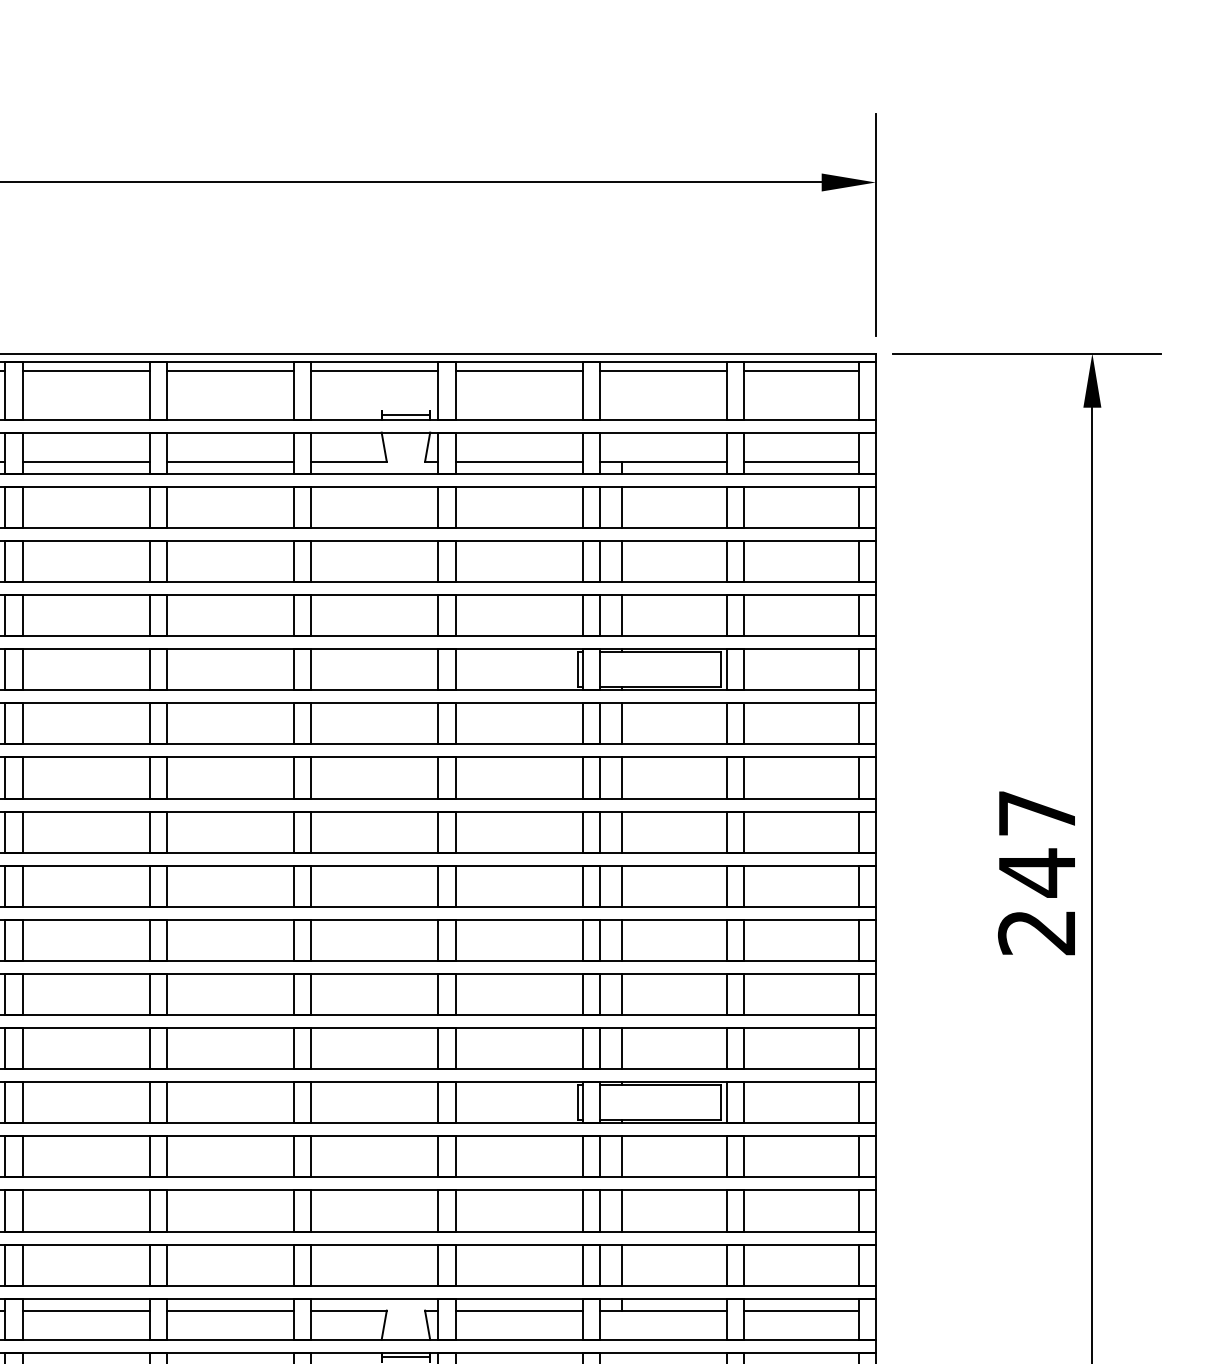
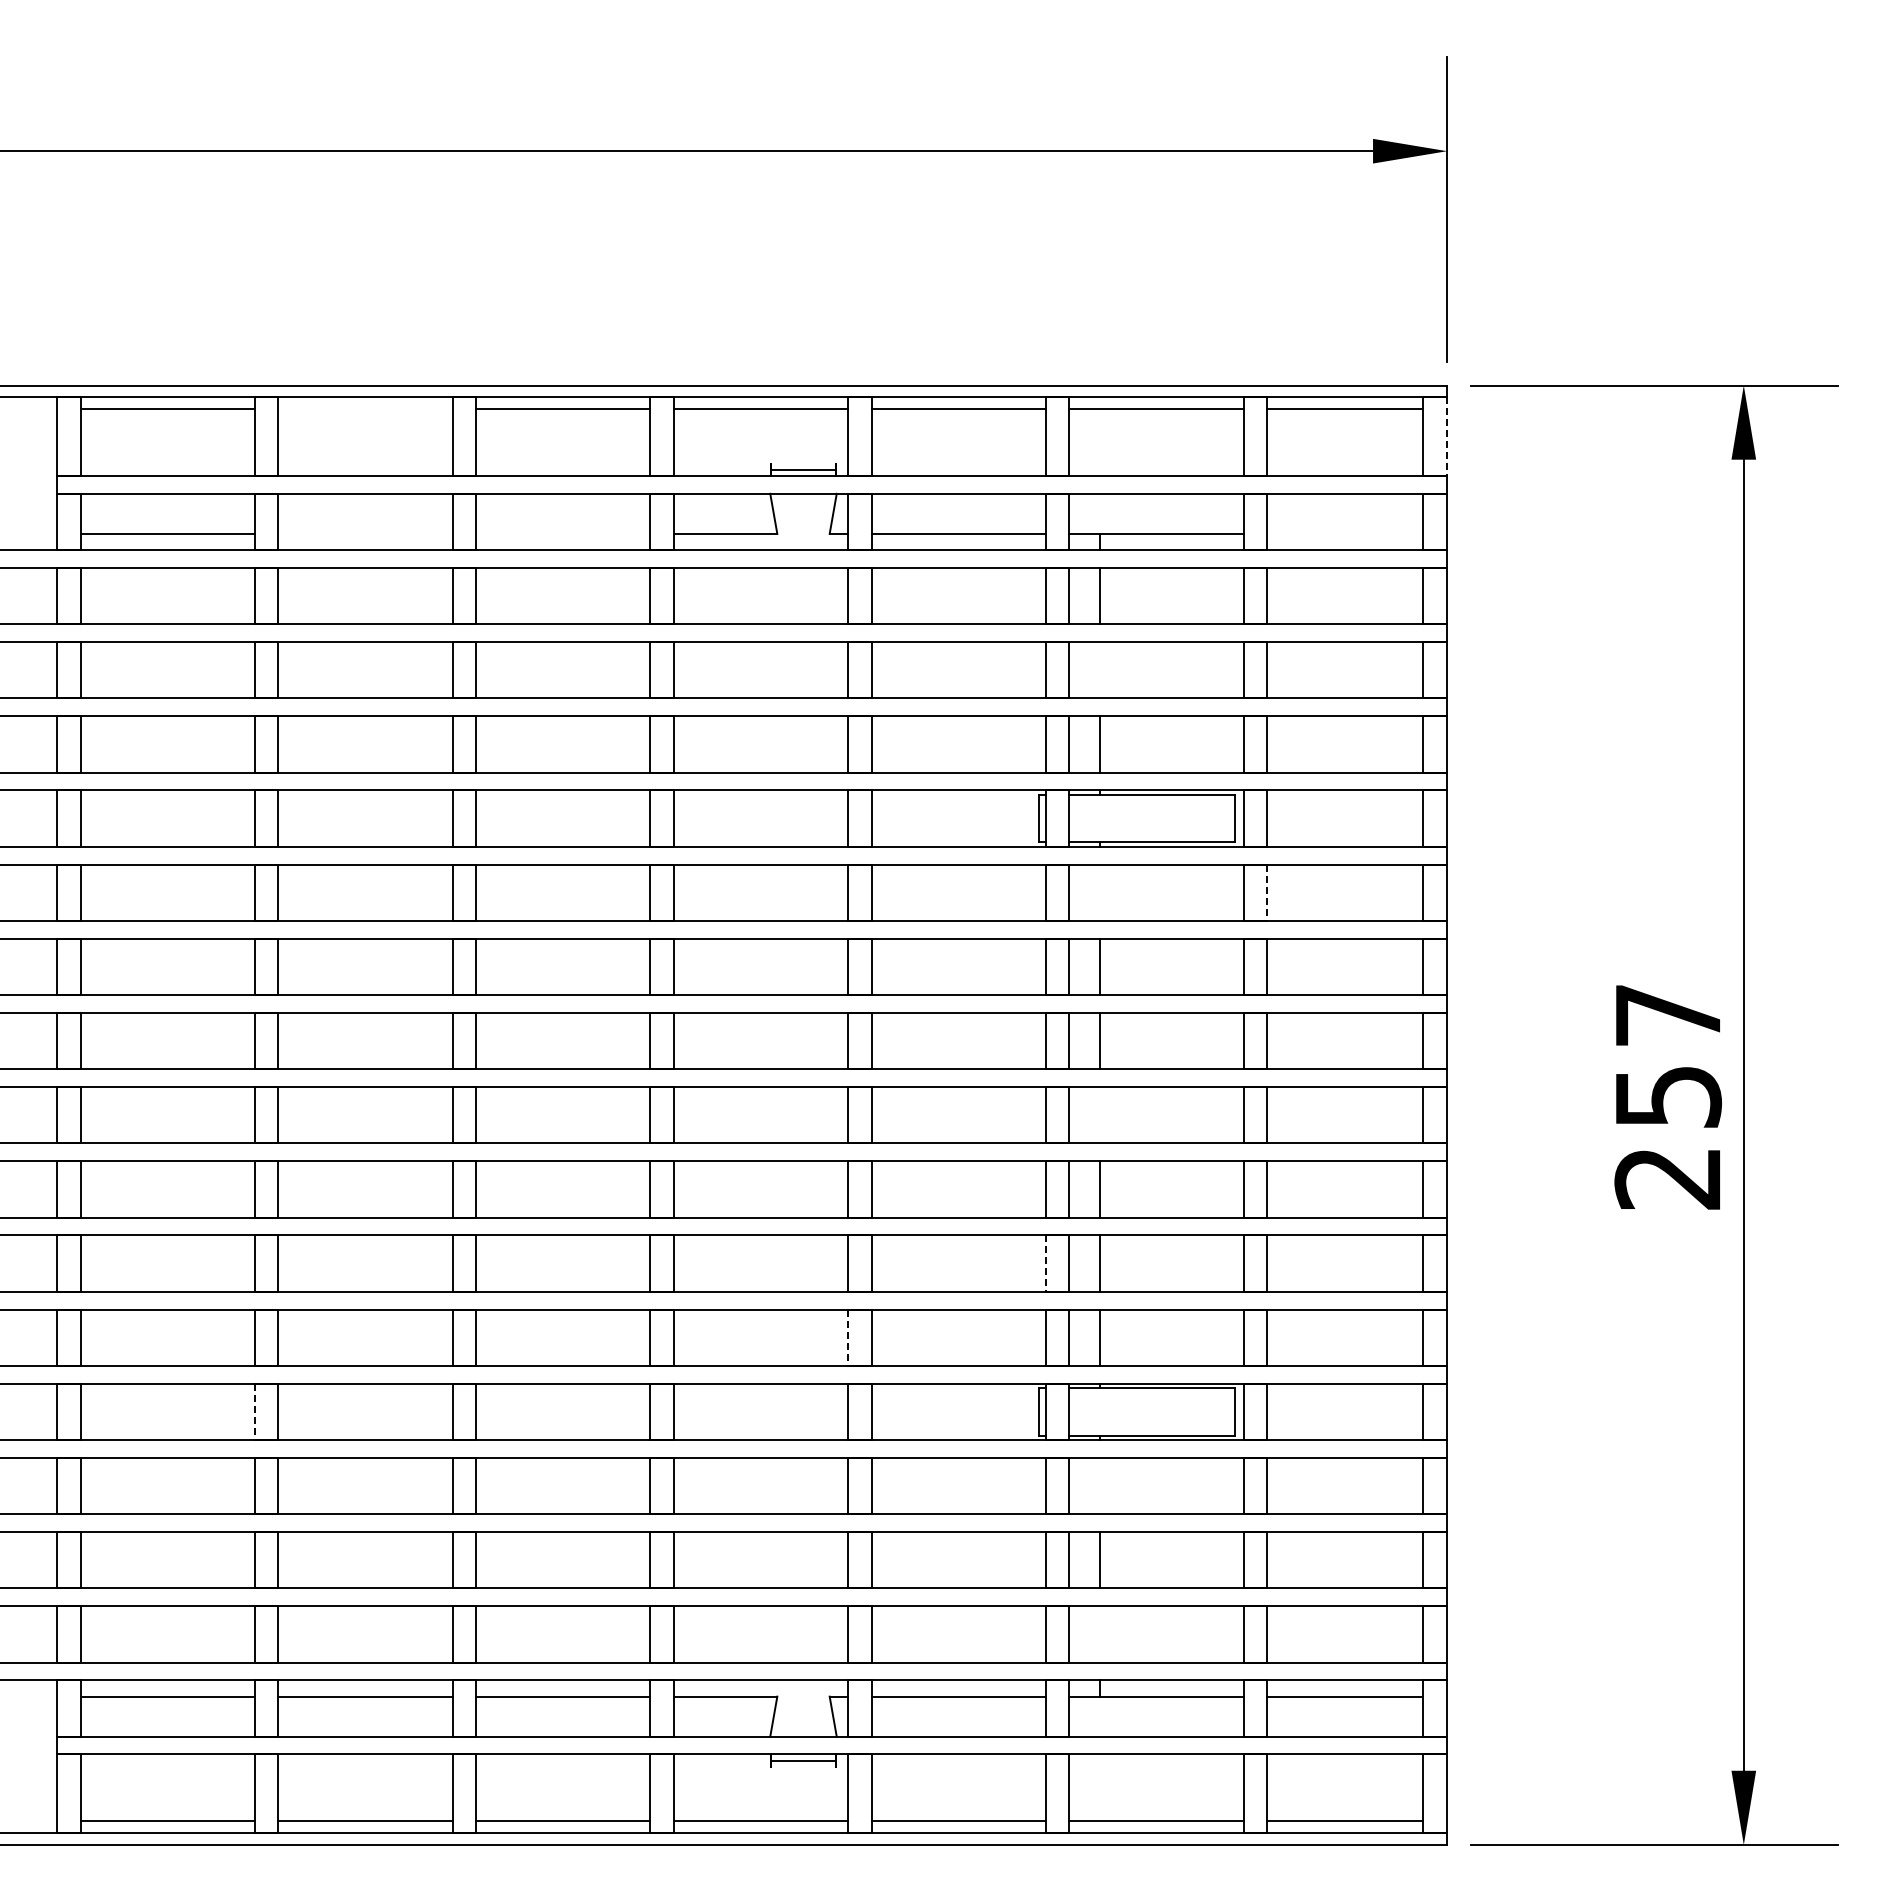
line: (86, 371) -> (365, 409), removed
line: (876, 391) -> (1447, 437), solid -> dashed
line: (86, 461) -> (365, 533), removed
line: (230, 461) -> (563, 533), removed
line: (801, 461) -> (1345, 533), removed
line: (622, 561) -> (1100, 670), removed
line: (622, 723) -> (1100, 892), removed
line: (744, 724) -> (1267, 893), solid -> dashed
text: (1038, 873) -> (1669, 1097), 247 -> 257
line: (622, 886) -> (1100, 1115), removed
line: (582, 995) -> (1045, 1264), solid -> dashed
line: (438, 1049) -> (848, 1338), solid -> dashed
line: (5, 1103) -> (254, 1412), solid -> dashed
line: (622, 1156) -> (1100, 1485), removed
line: (622, 1265) -> (1100, 1634), removed

